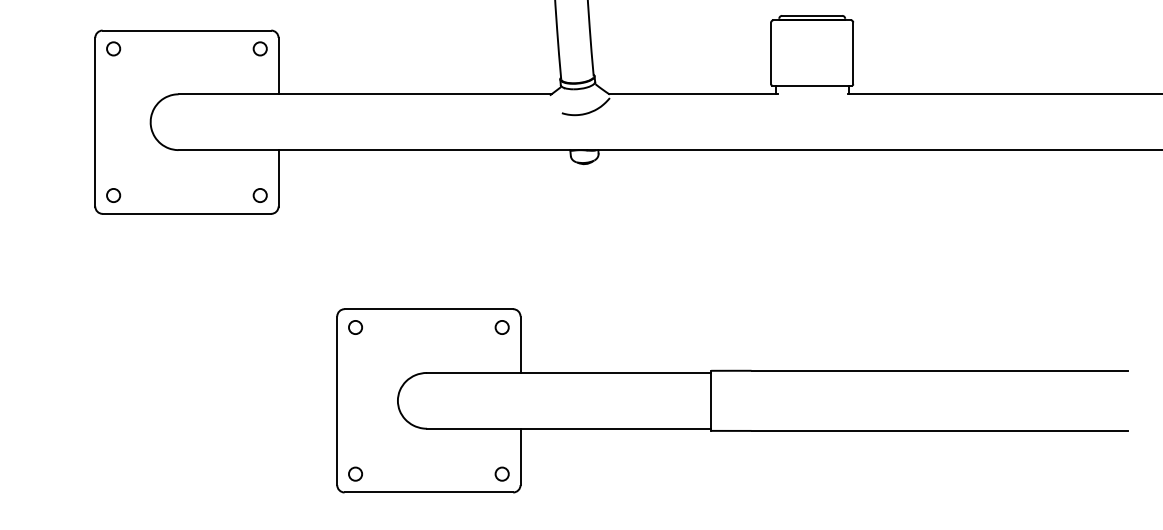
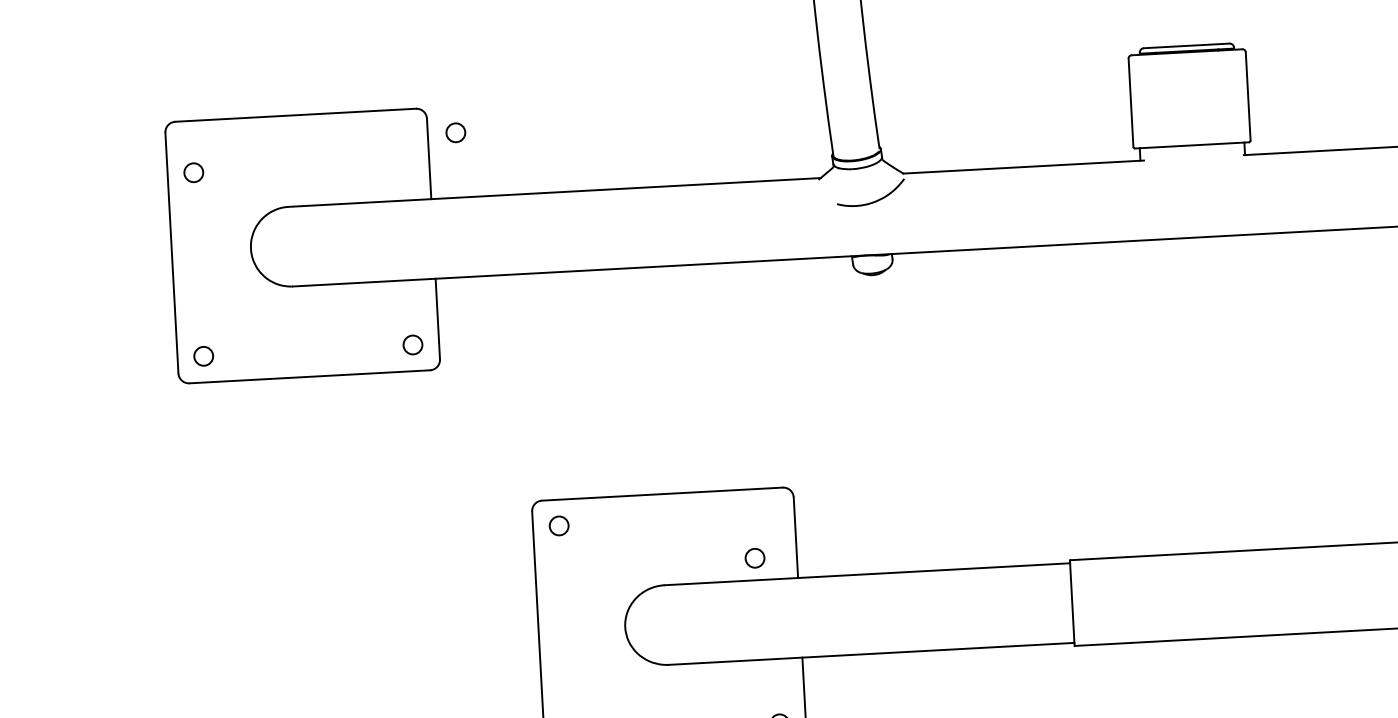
circle: (113, 48) -> (193, 172), moved
circle: (259, 48) -> (454, 132), moved
circle: (501, 327) -> (754, 558), moved

